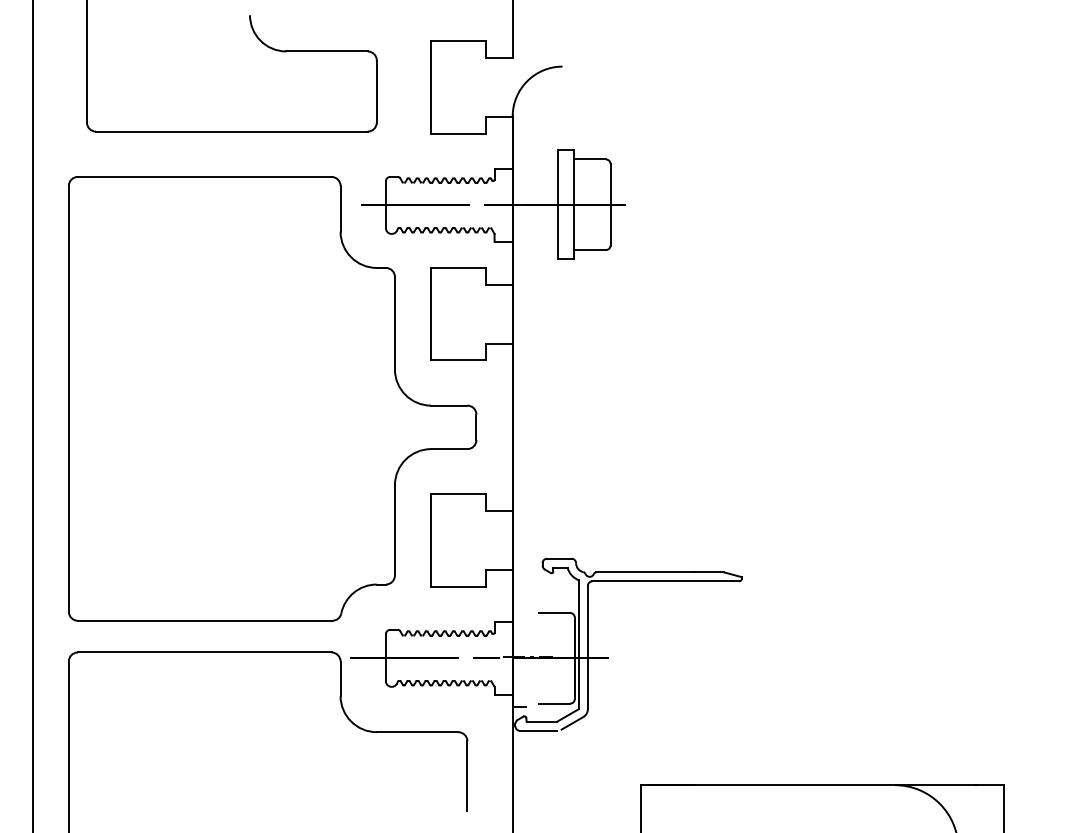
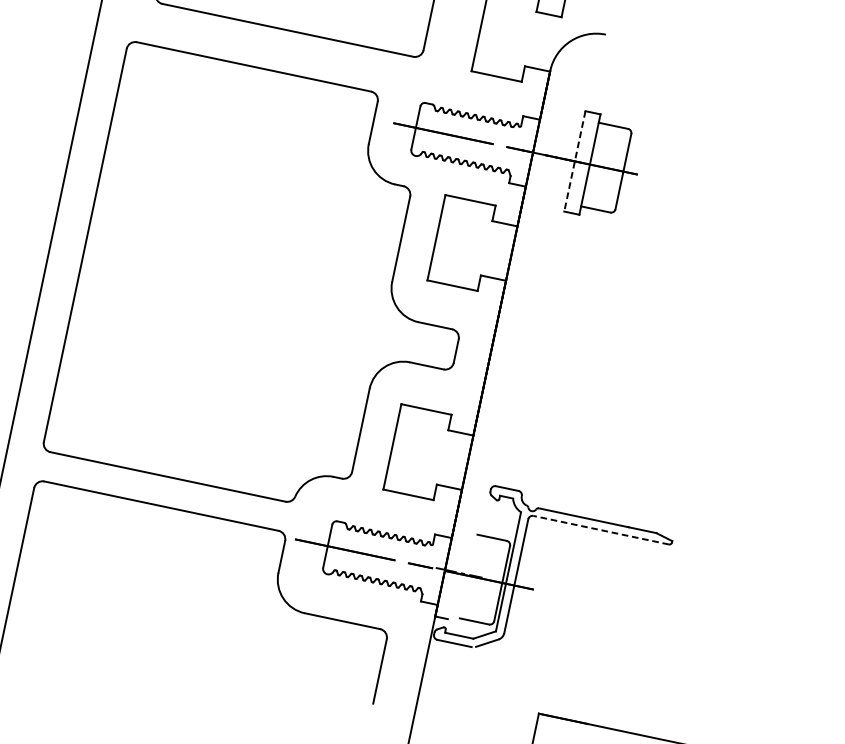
line: (557, 205) -> (574, 161), solid -> dashed
line: (665, 581) -> (600, 530), solid -> dashed

